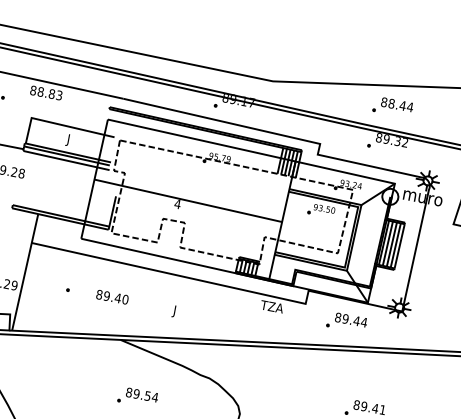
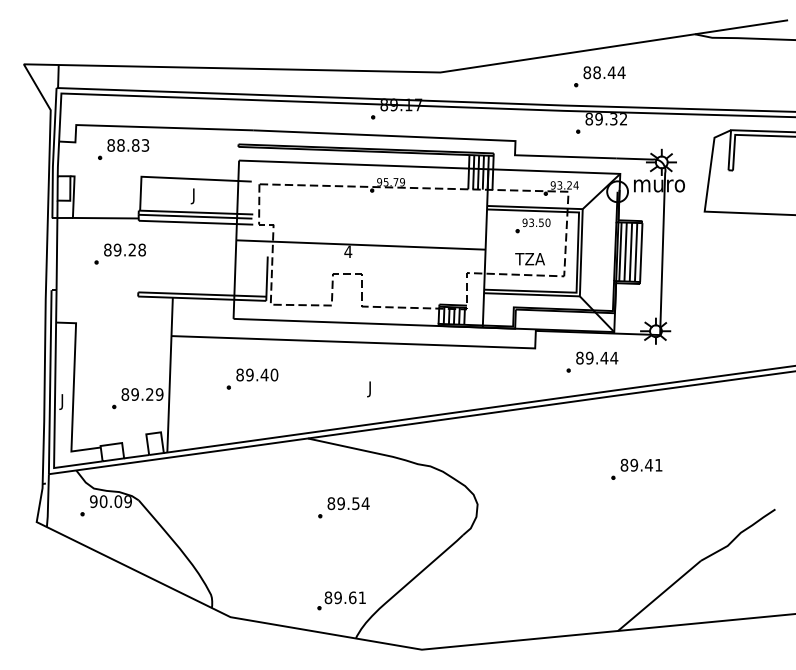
text: (46, 93) -> (128, 145), moved
text: (112, 296) -> (257, 374), moved
text: (271, 307) -> (529, 259), moved

